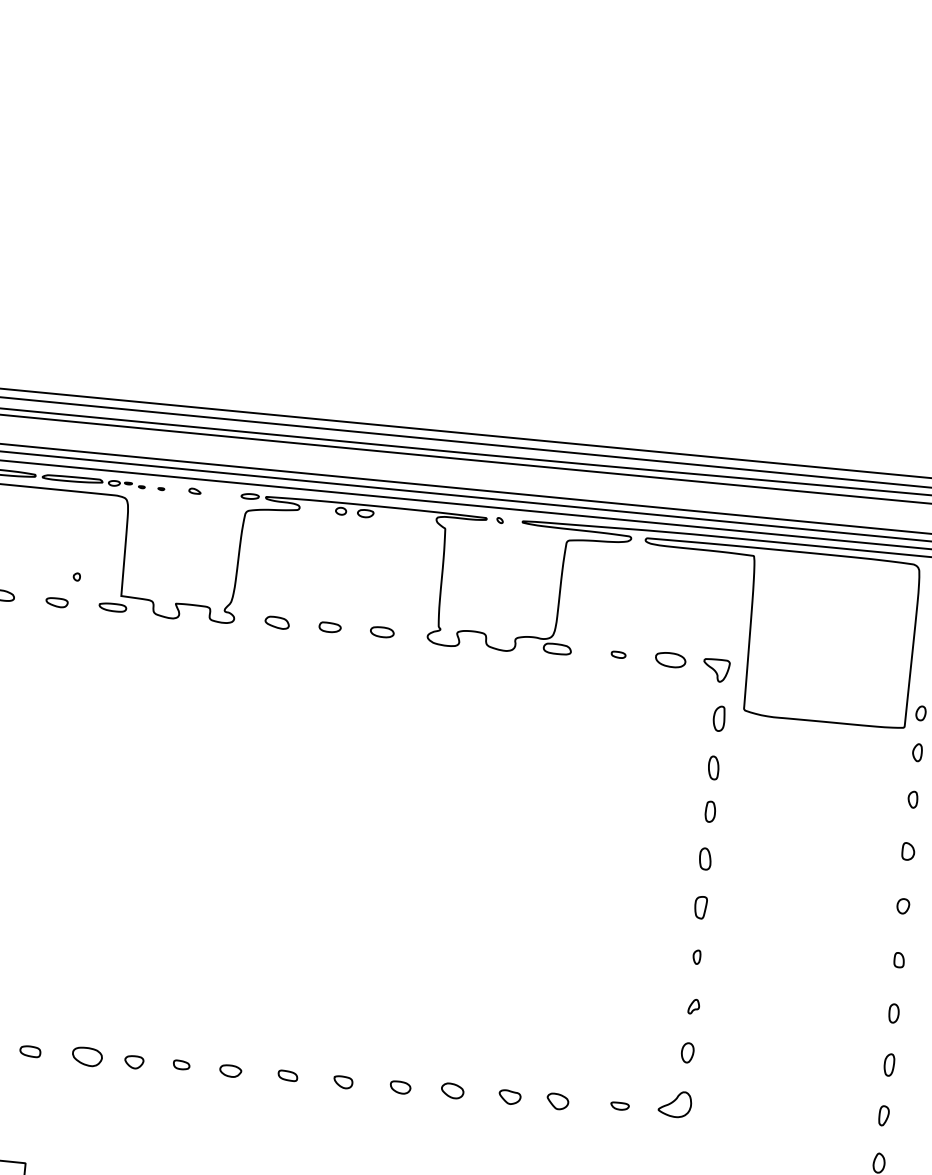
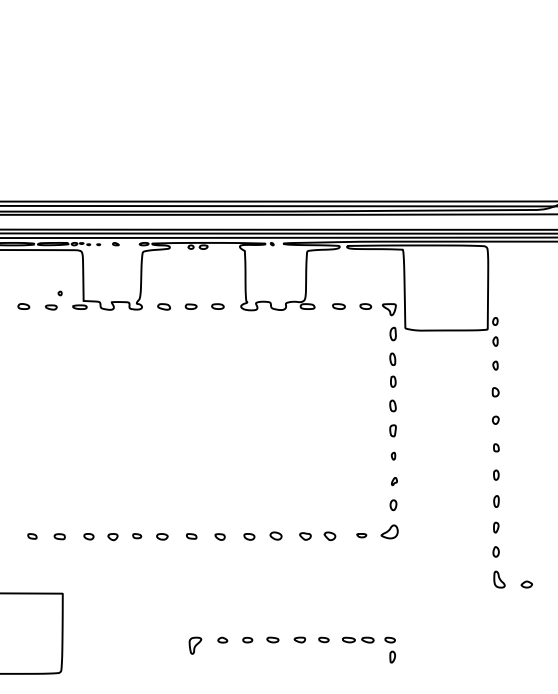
part: (617, 654) -> (338, 306), size x1.67
part: (670, 659) -> (365, 306), size x0.71
part: (86, 1056) -> (88, 536), size x0.62

